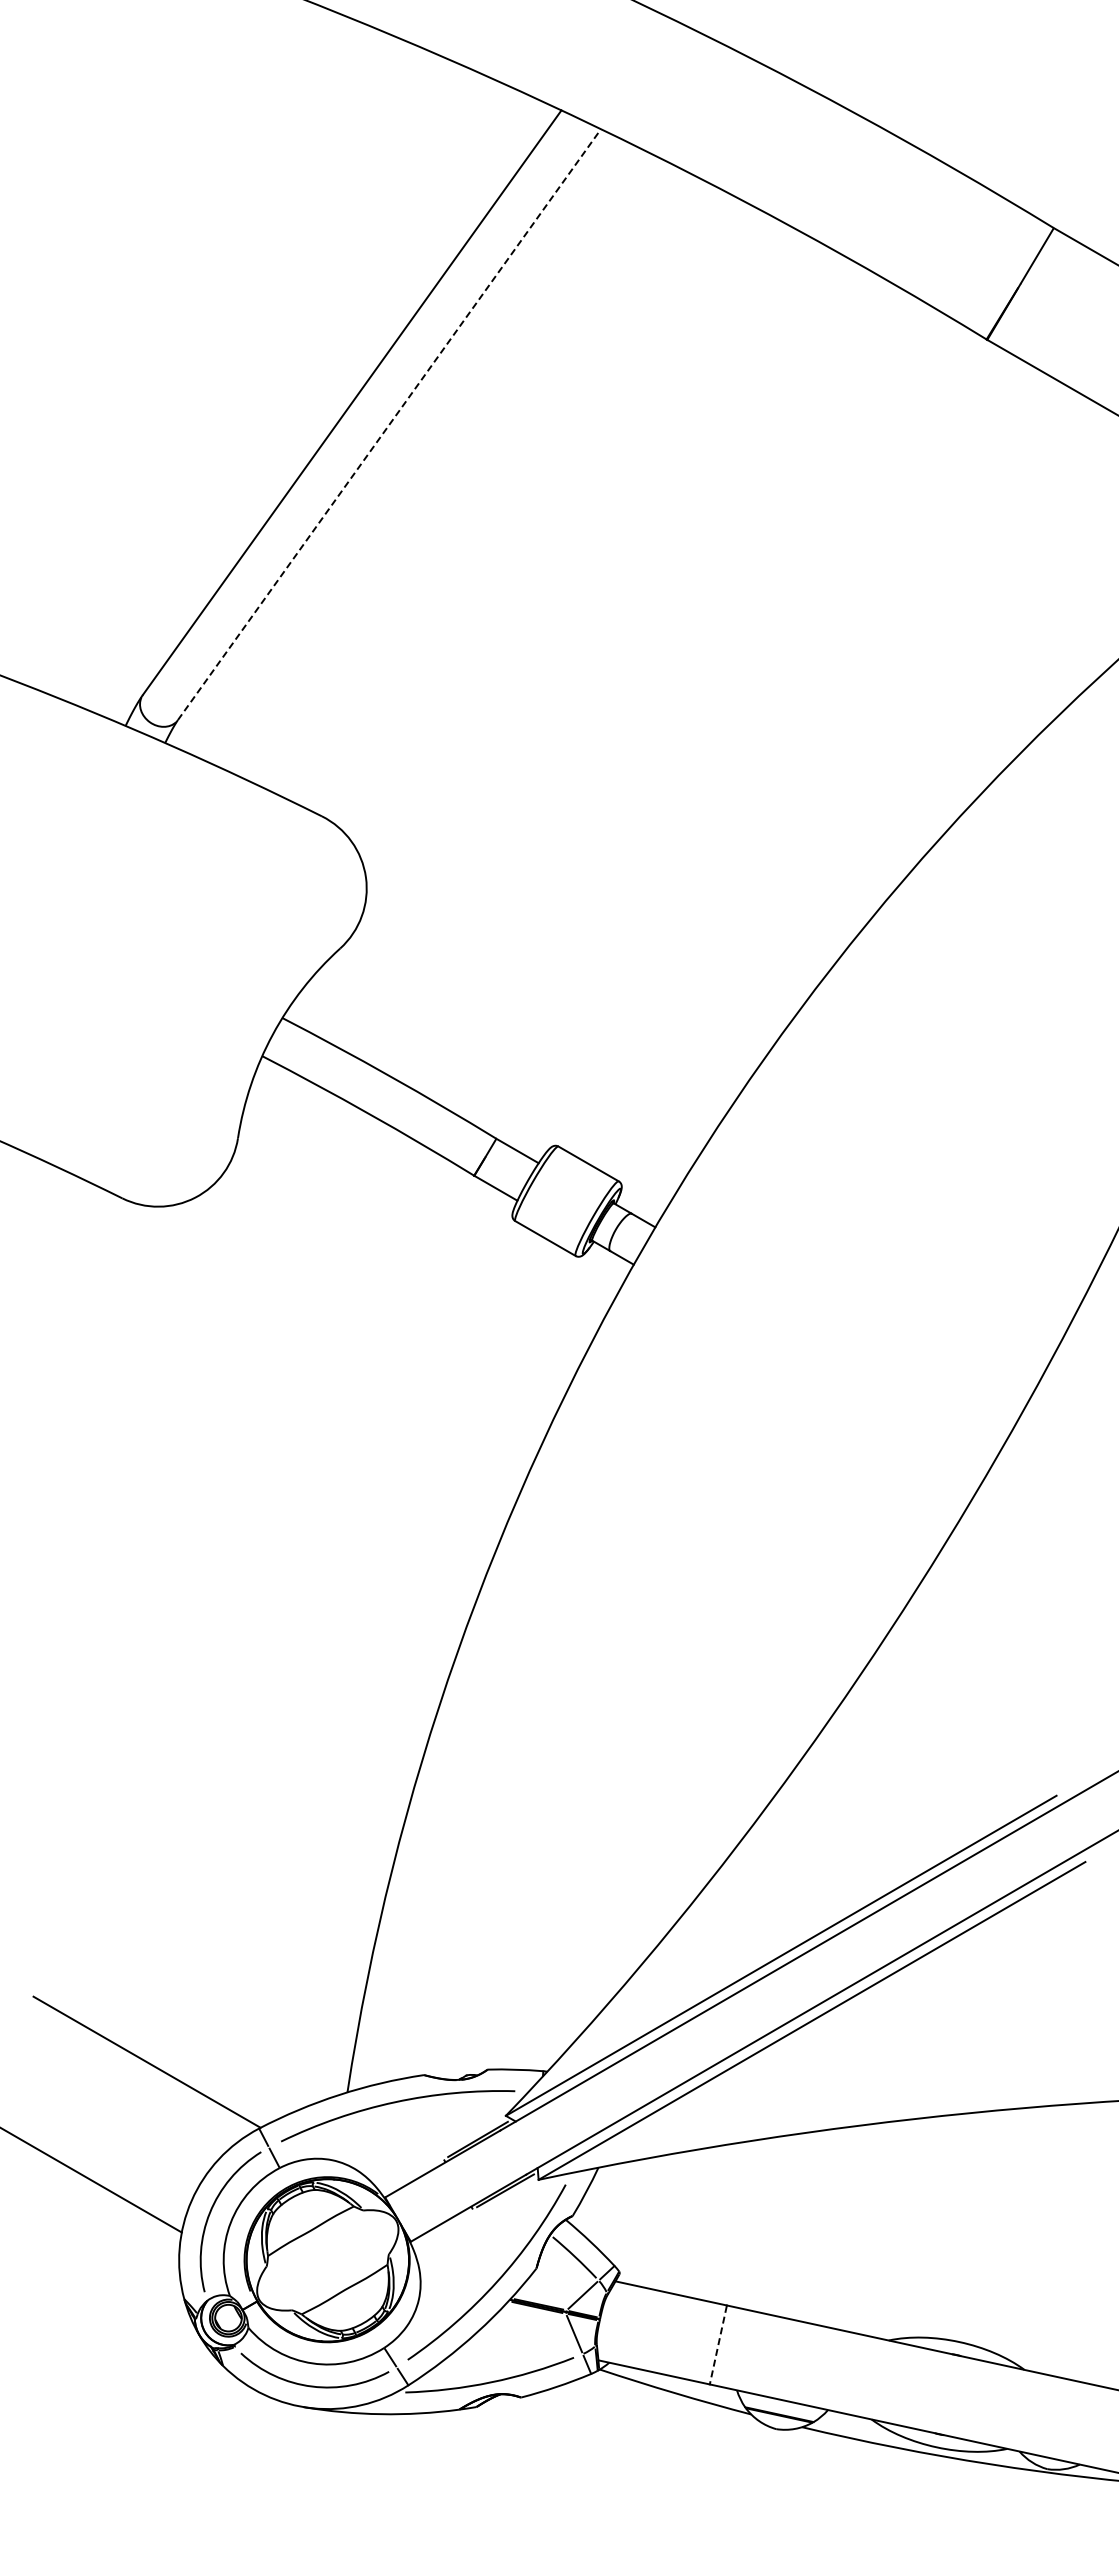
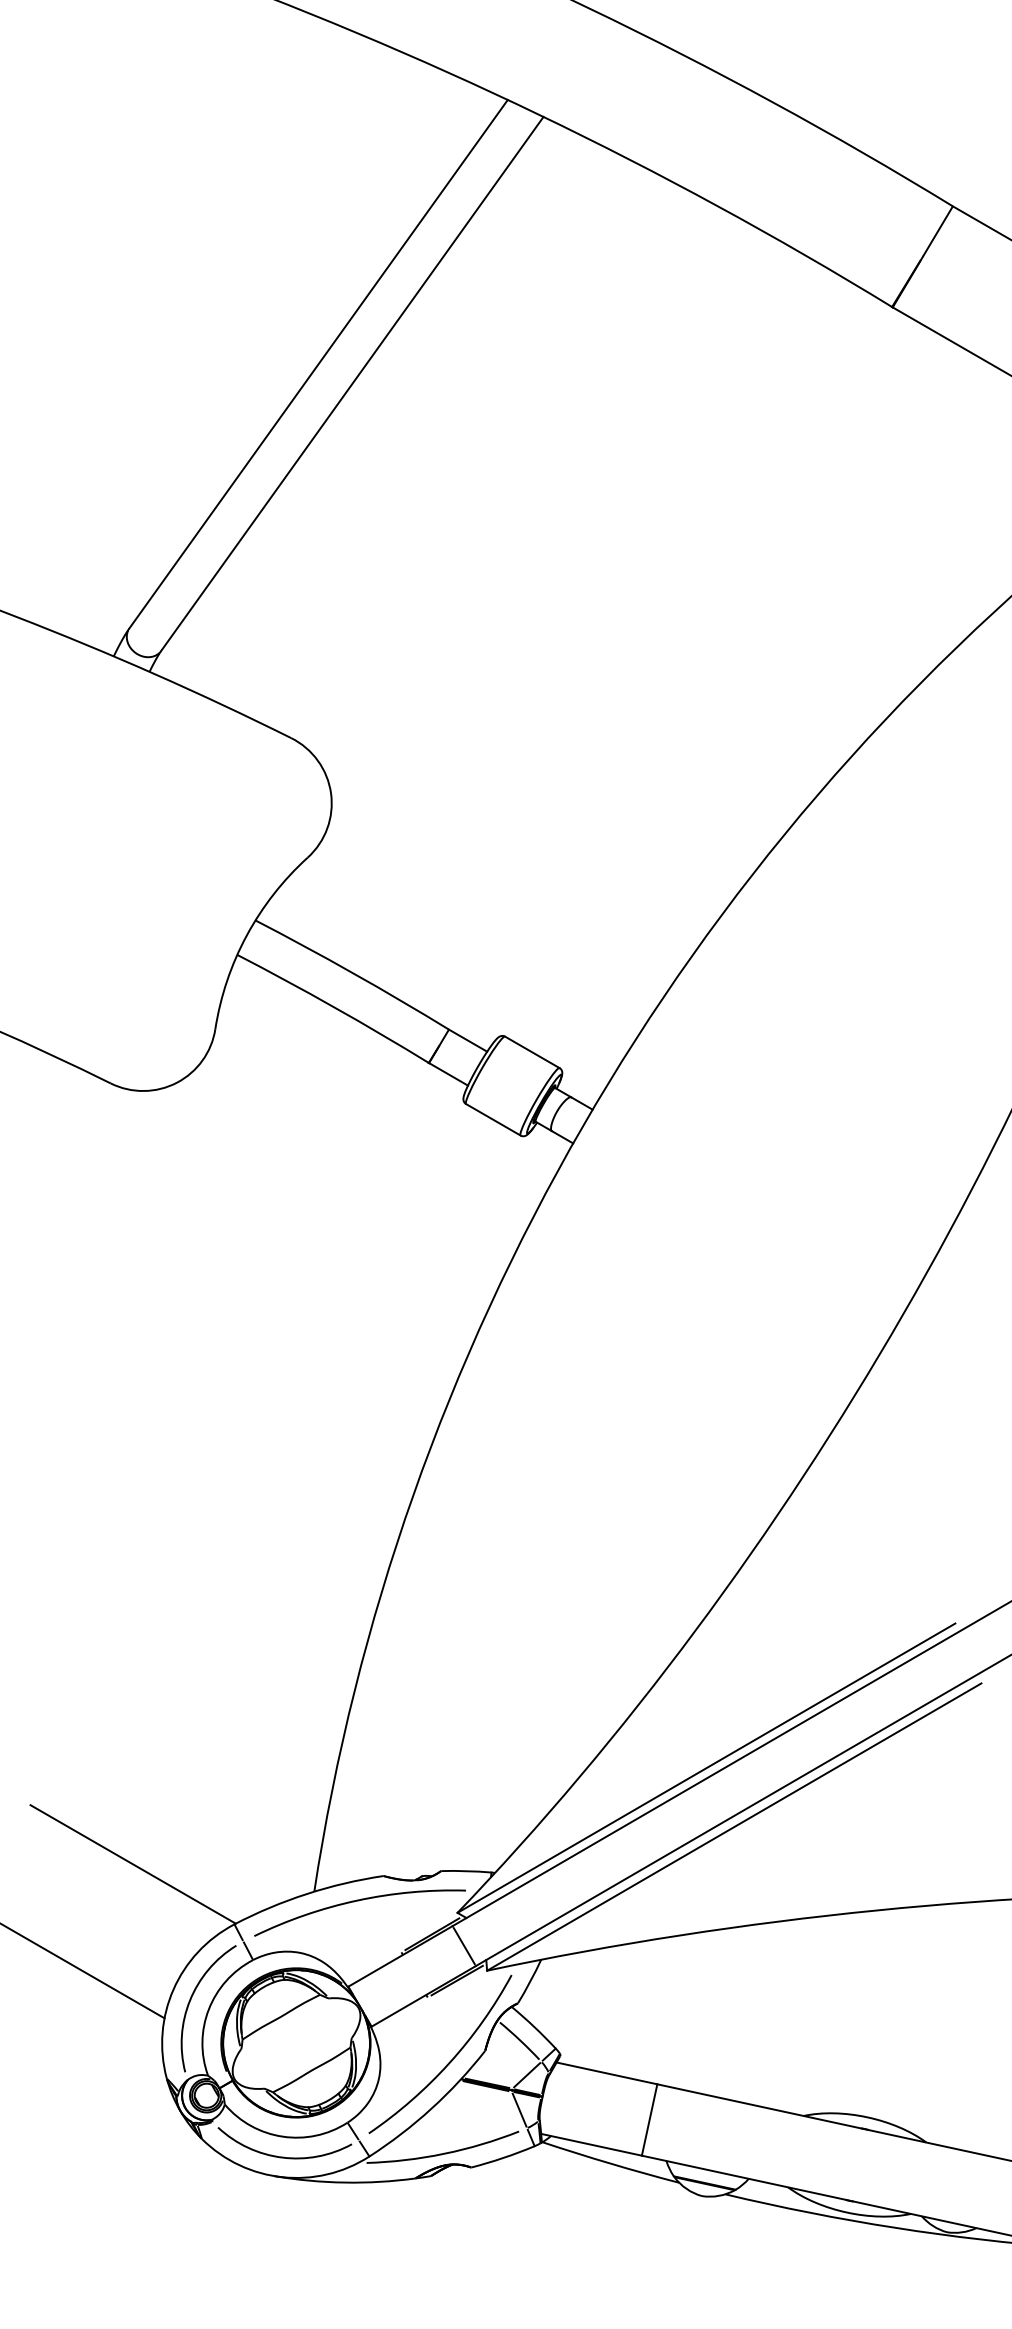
line: (389, 424) -> (352, 383), dashed -> solid
line: (512, 2152) -> (463, 1946), added
line: (718, 2344) -> (649, 2119), dashed -> solid

